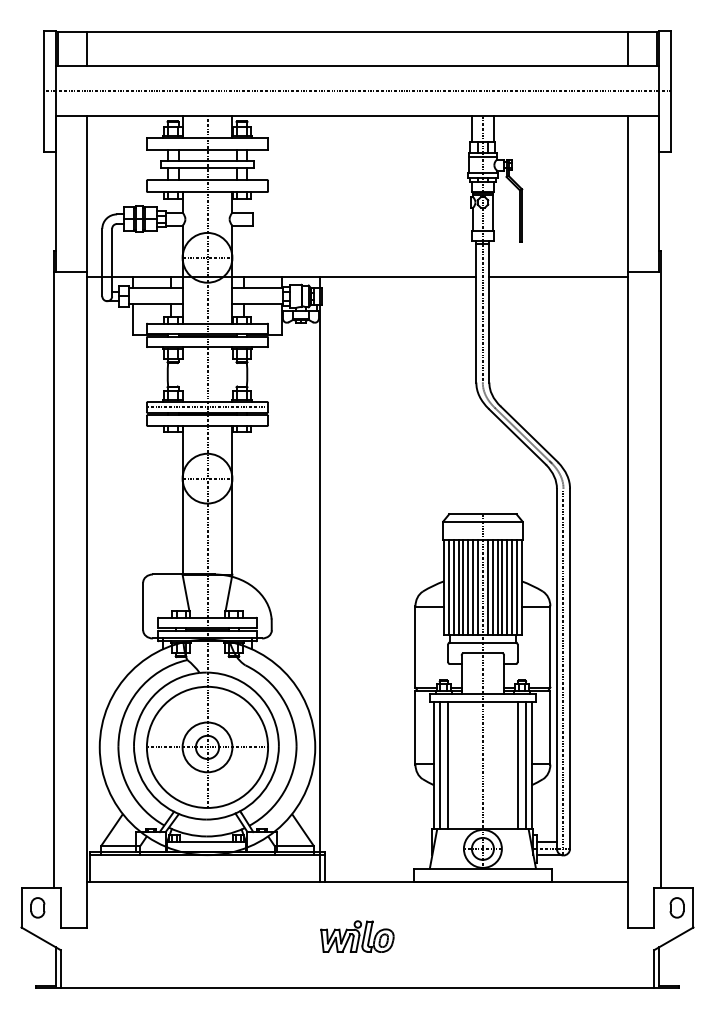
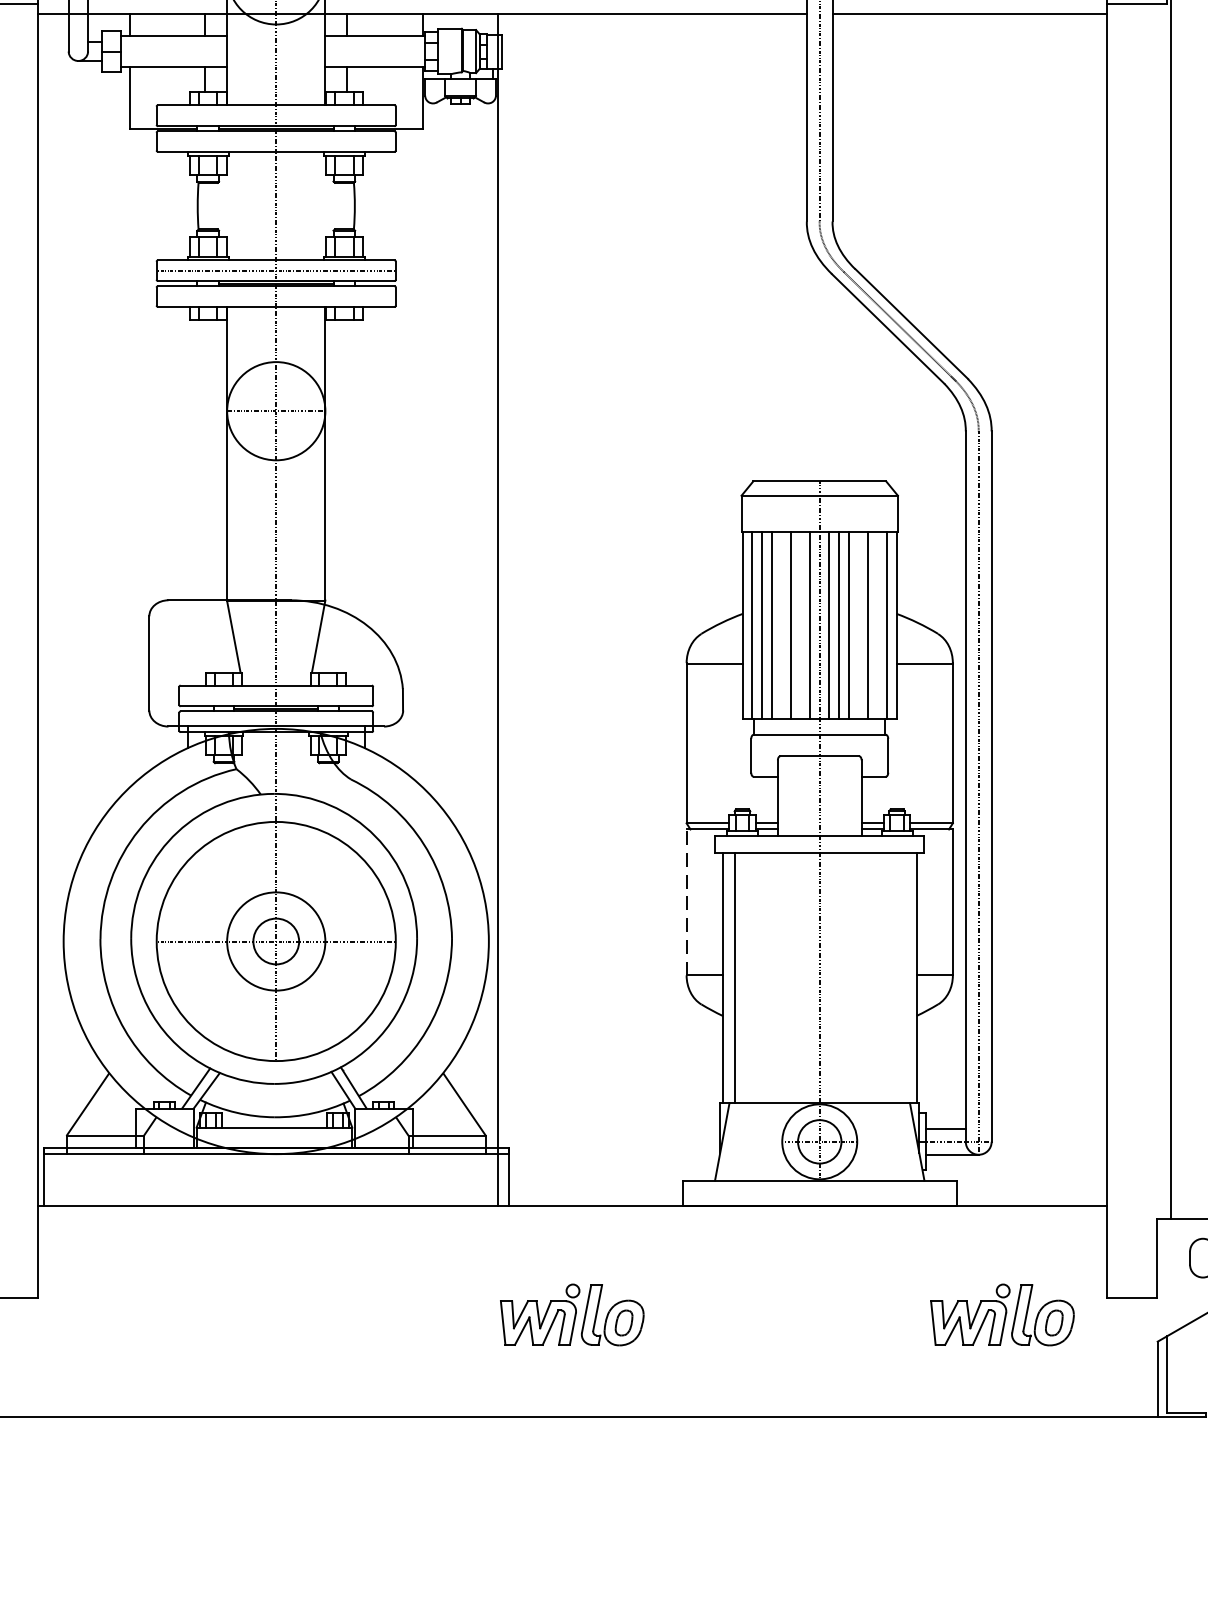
line: (463, 586) -> (781, 623), removed
line: (473, 586) -> (801, 623), removed
line: (502, 586) -> (858, 623), removed
line: (512, 586) -> (878, 623), removed
line: (415, 727) -> (686, 902), solid -> dashed
line: (447, 765) -> (749, 977), removed
line: (518, 765) -> (889, 977), removed
line: (526, 765) -> (905, 977), removed
part: (575, 936) -> (1002, 1314), added

